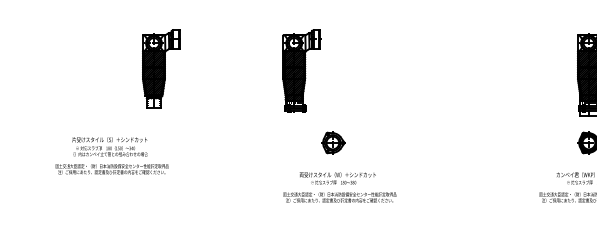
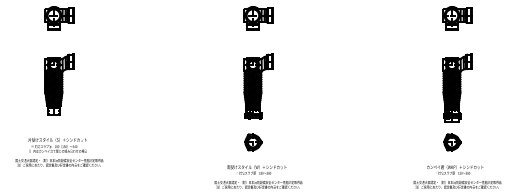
part: (161, 68) -> (59, 84), moved
part: (301, 71) -> (258, 86), moved
text: (112, 155) -> (59, 152), moved

